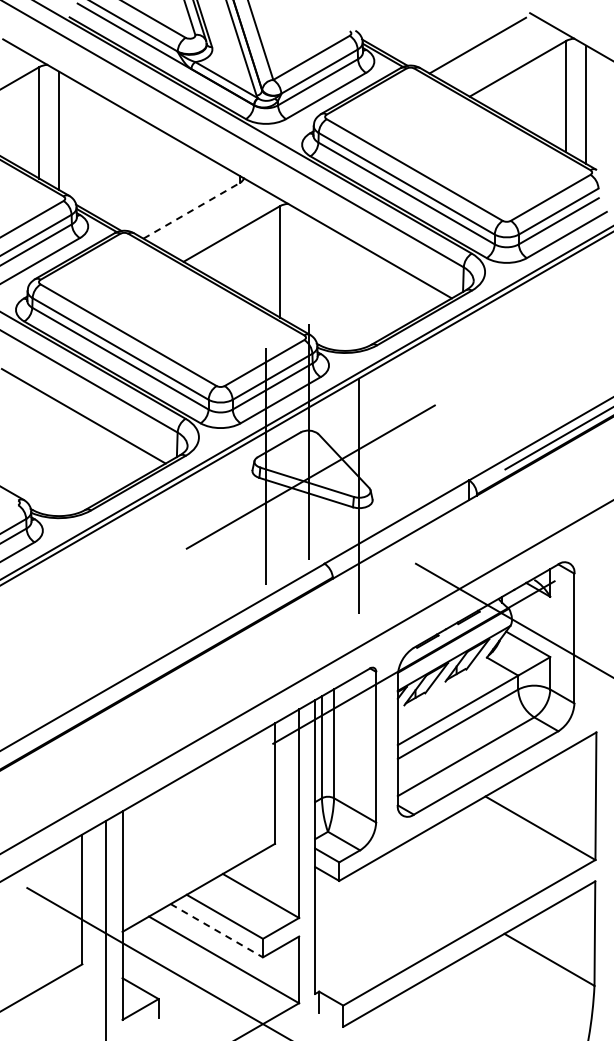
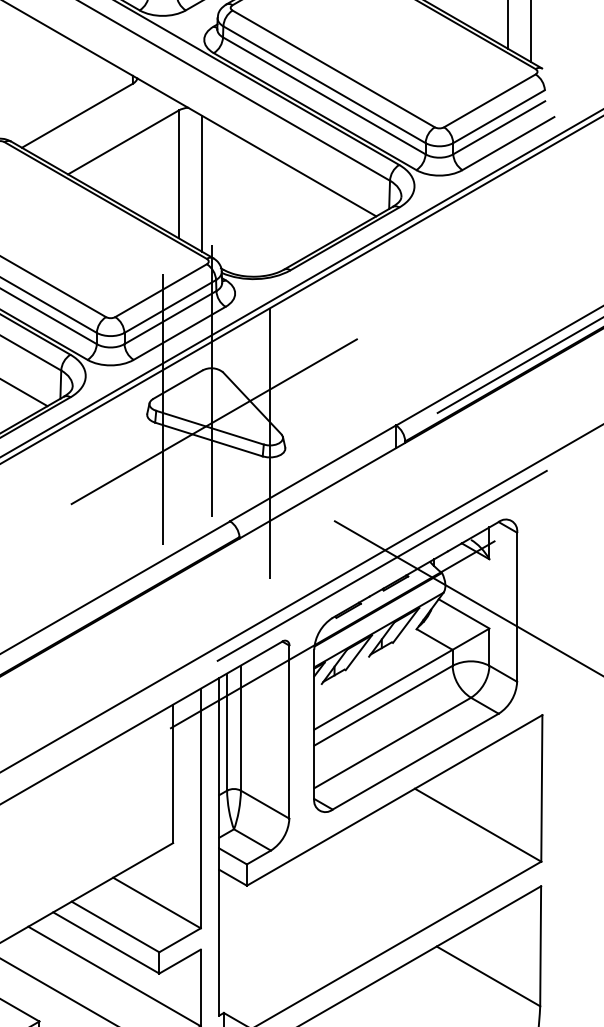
line: (191, 210) -> (77, 115), dashed -> solid
line: (300, 269) -> (202, 183), added
line: (456, 602) -> (381, 565), added
line: (217, 930) -> (107, 942), dashed -> solid

